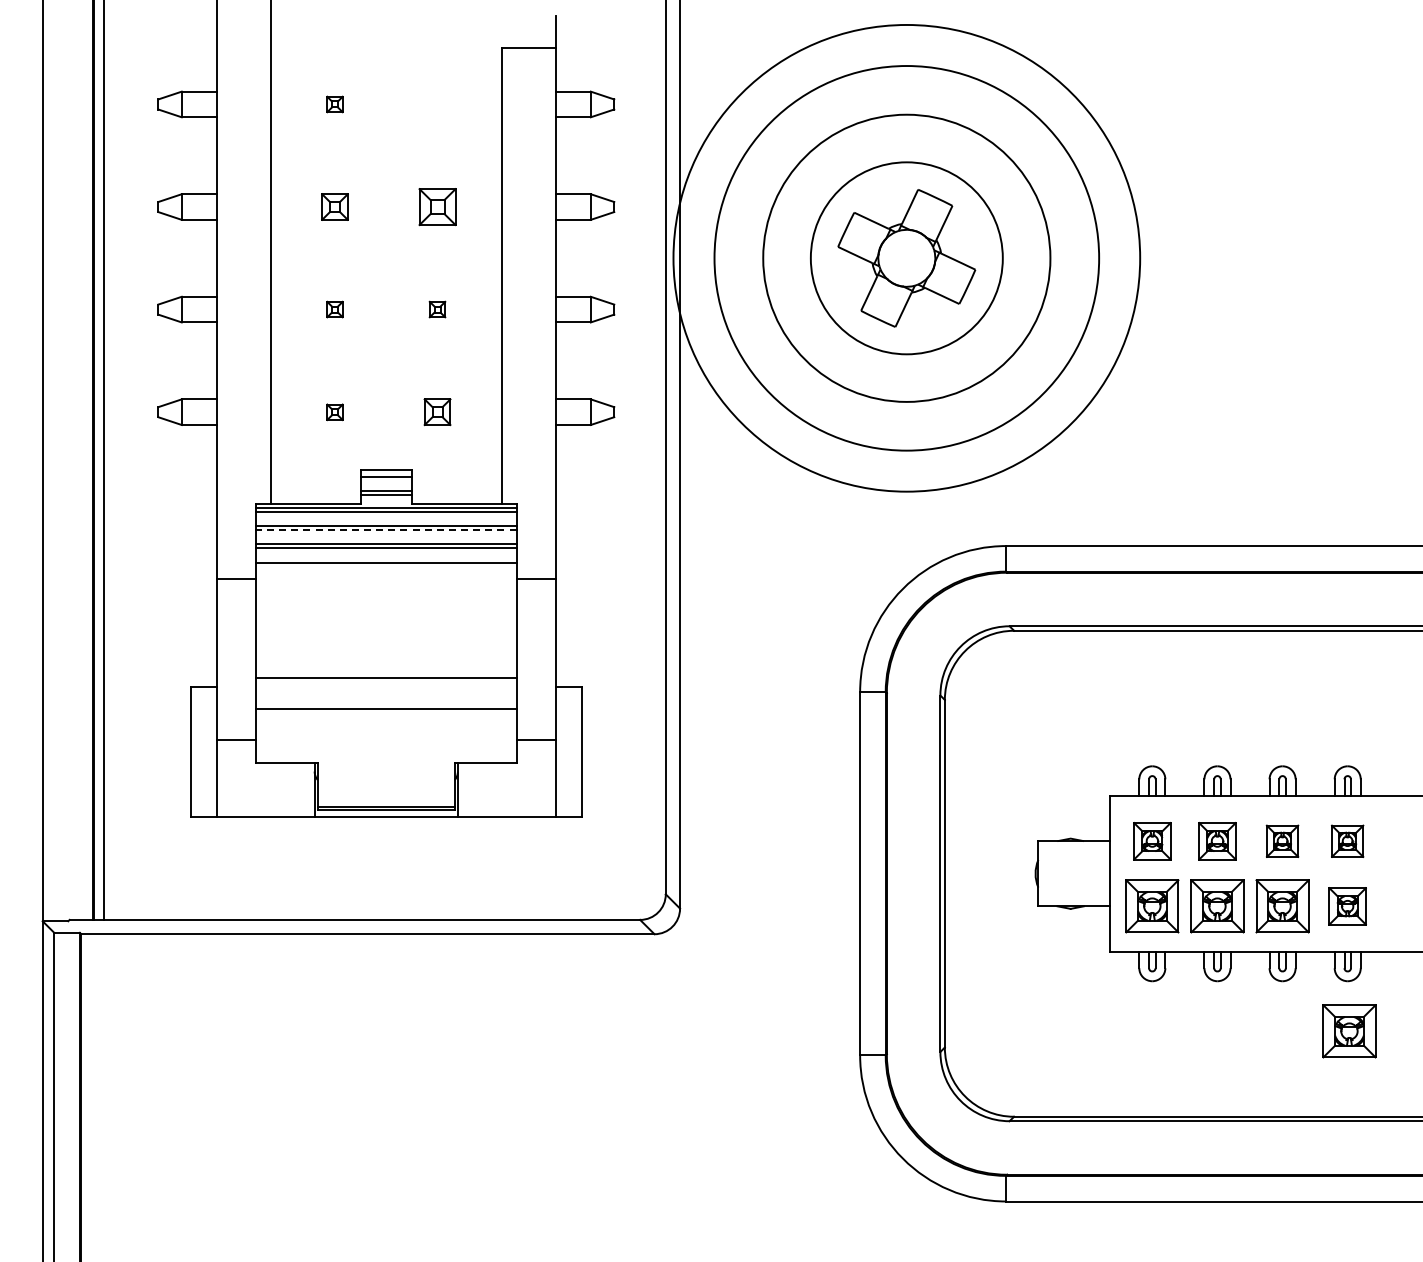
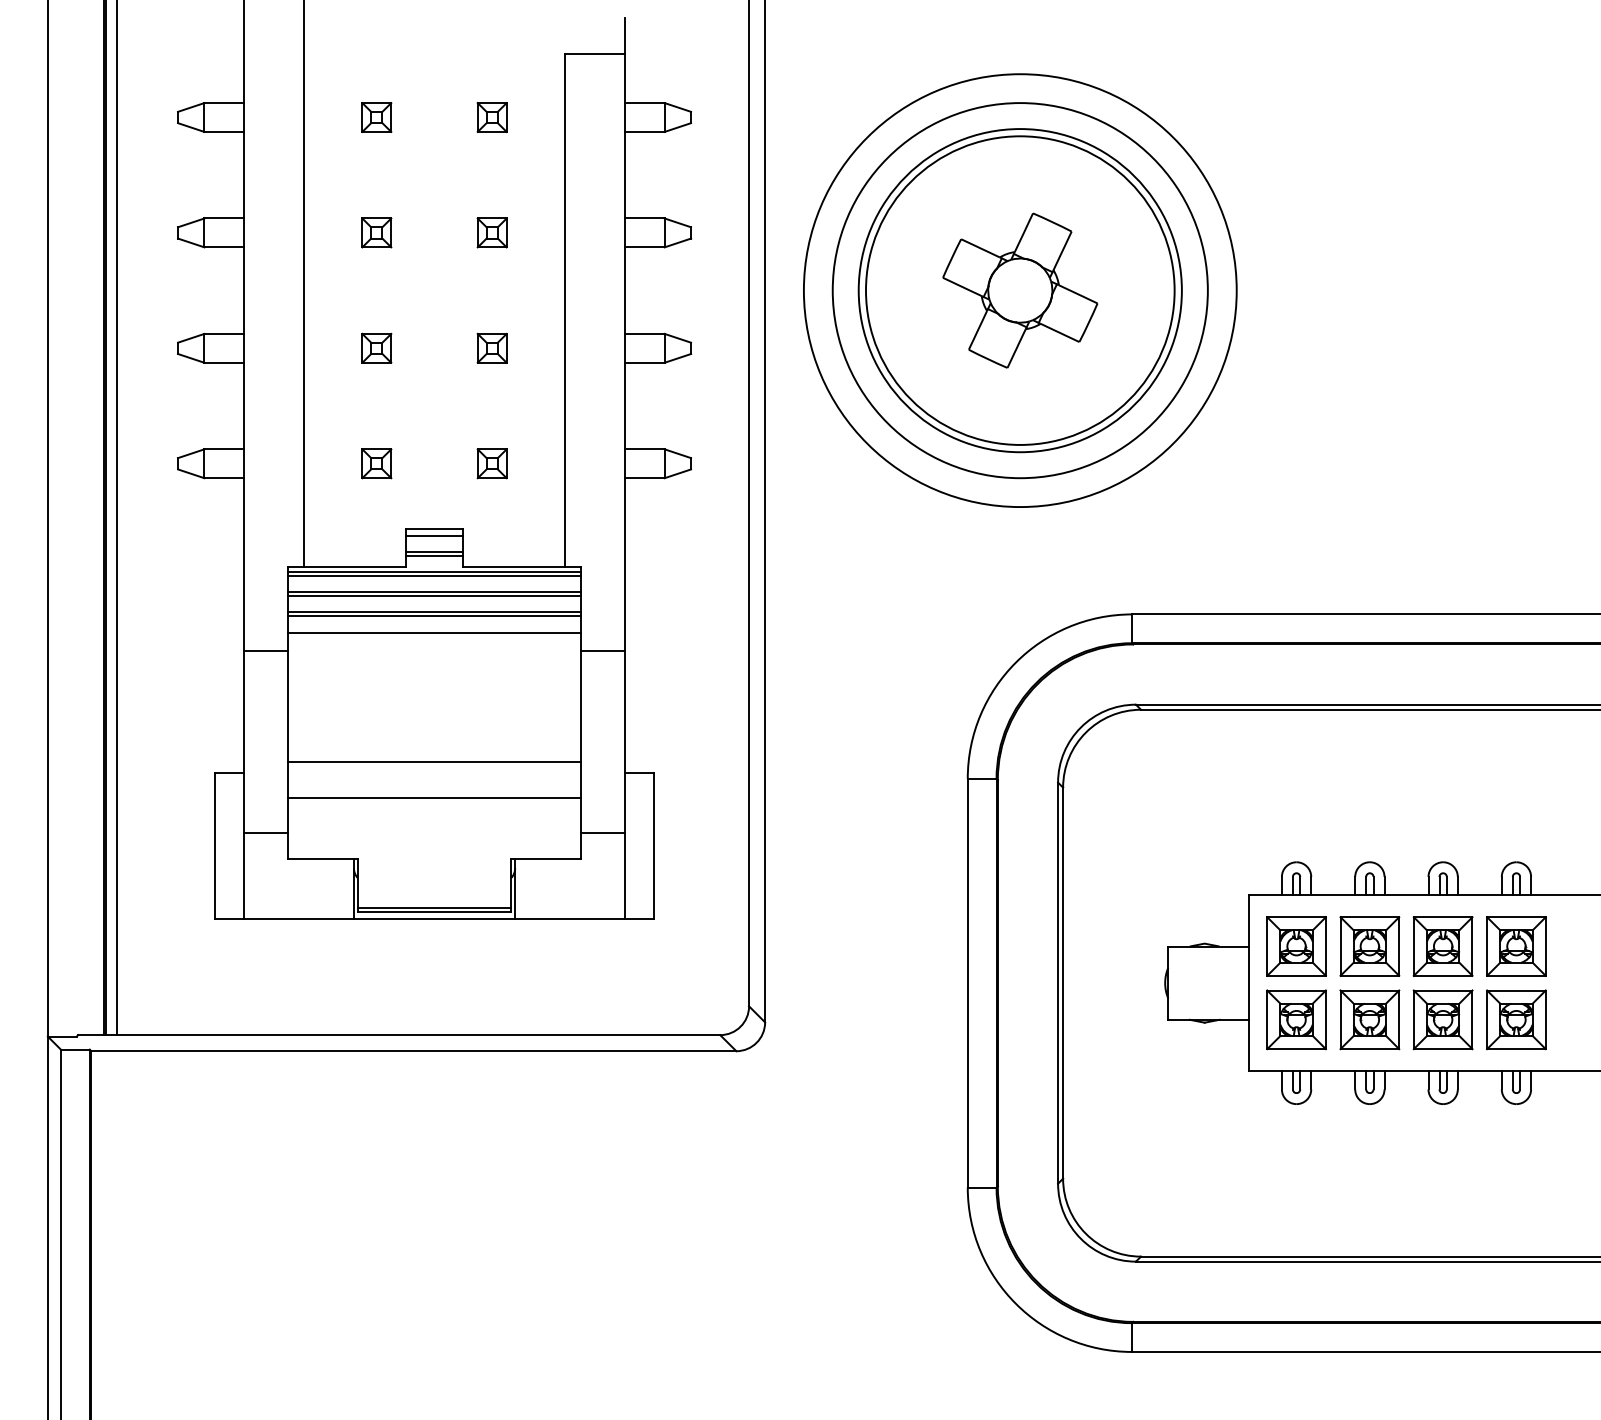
part: (334, 104) -> (376, 117), size x1.67
part: (437, 104) -> (492, 117), added
part: (437, 206) -> (492, 232), size x0.71
circle: (906, 258) -> (1019, 290), size x0.71
circle: (906, 258) -> (1019, 290), size x1.43
part: (334, 309) -> (376, 348), size x1.67
part: (437, 309) -> (492, 348), size x1.67
part: (334, 412) -> (376, 464), size x1.67
line: (385, 530) -> (433, 596), dashed -> solid
part: (1152, 841) -> (1296, 946), size x1.43
part: (1217, 841) -> (1369, 946), size x1.43
part: (1282, 841) -> (1443, 946), size x1.67
part: (1347, 841) -> (1516, 946), size x1.67
part: (1347, 906) -> (1516, 1020), size x1.43
part: (1349, 1031) -> (1518, 1160), removed

